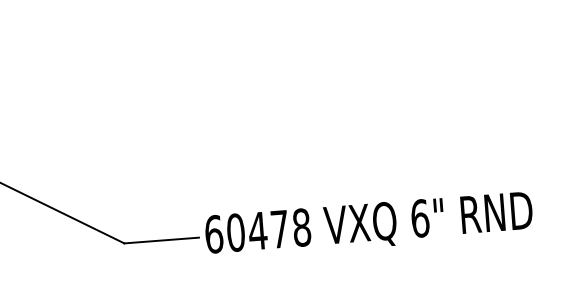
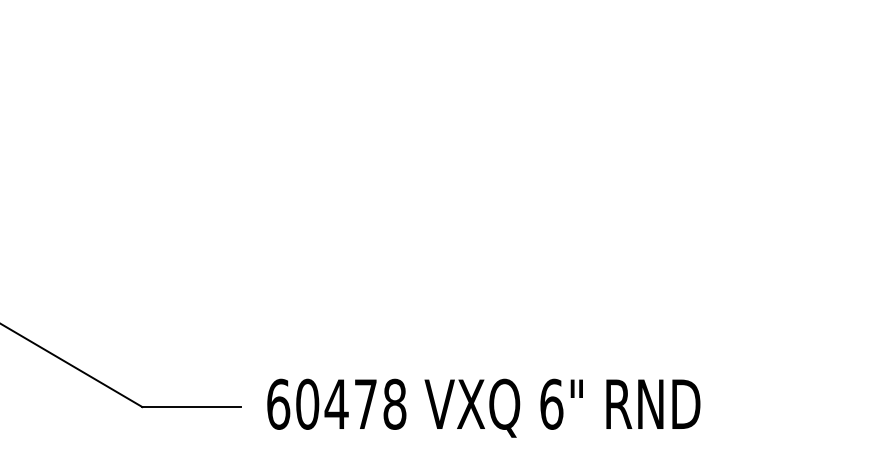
text: (368, 224) -> (483, 407), moved

